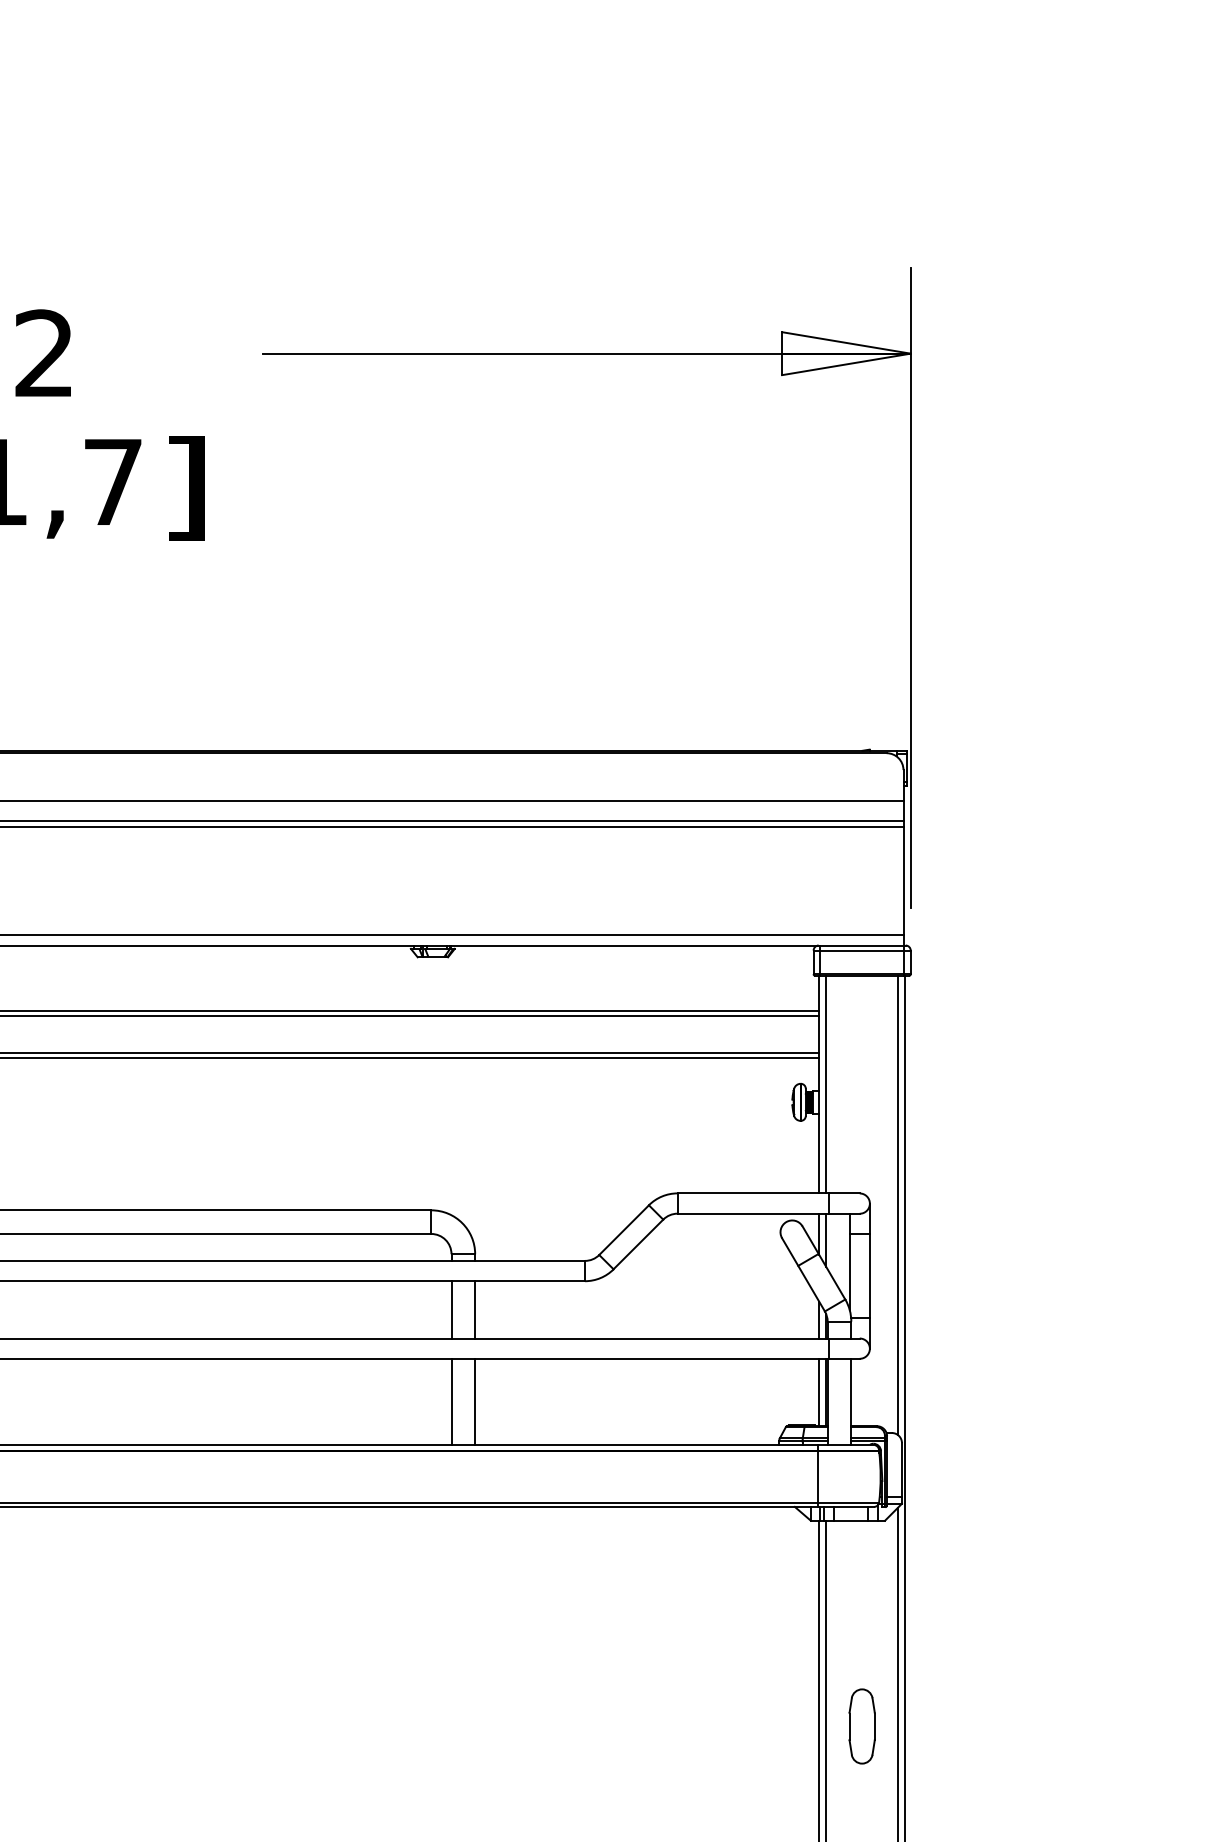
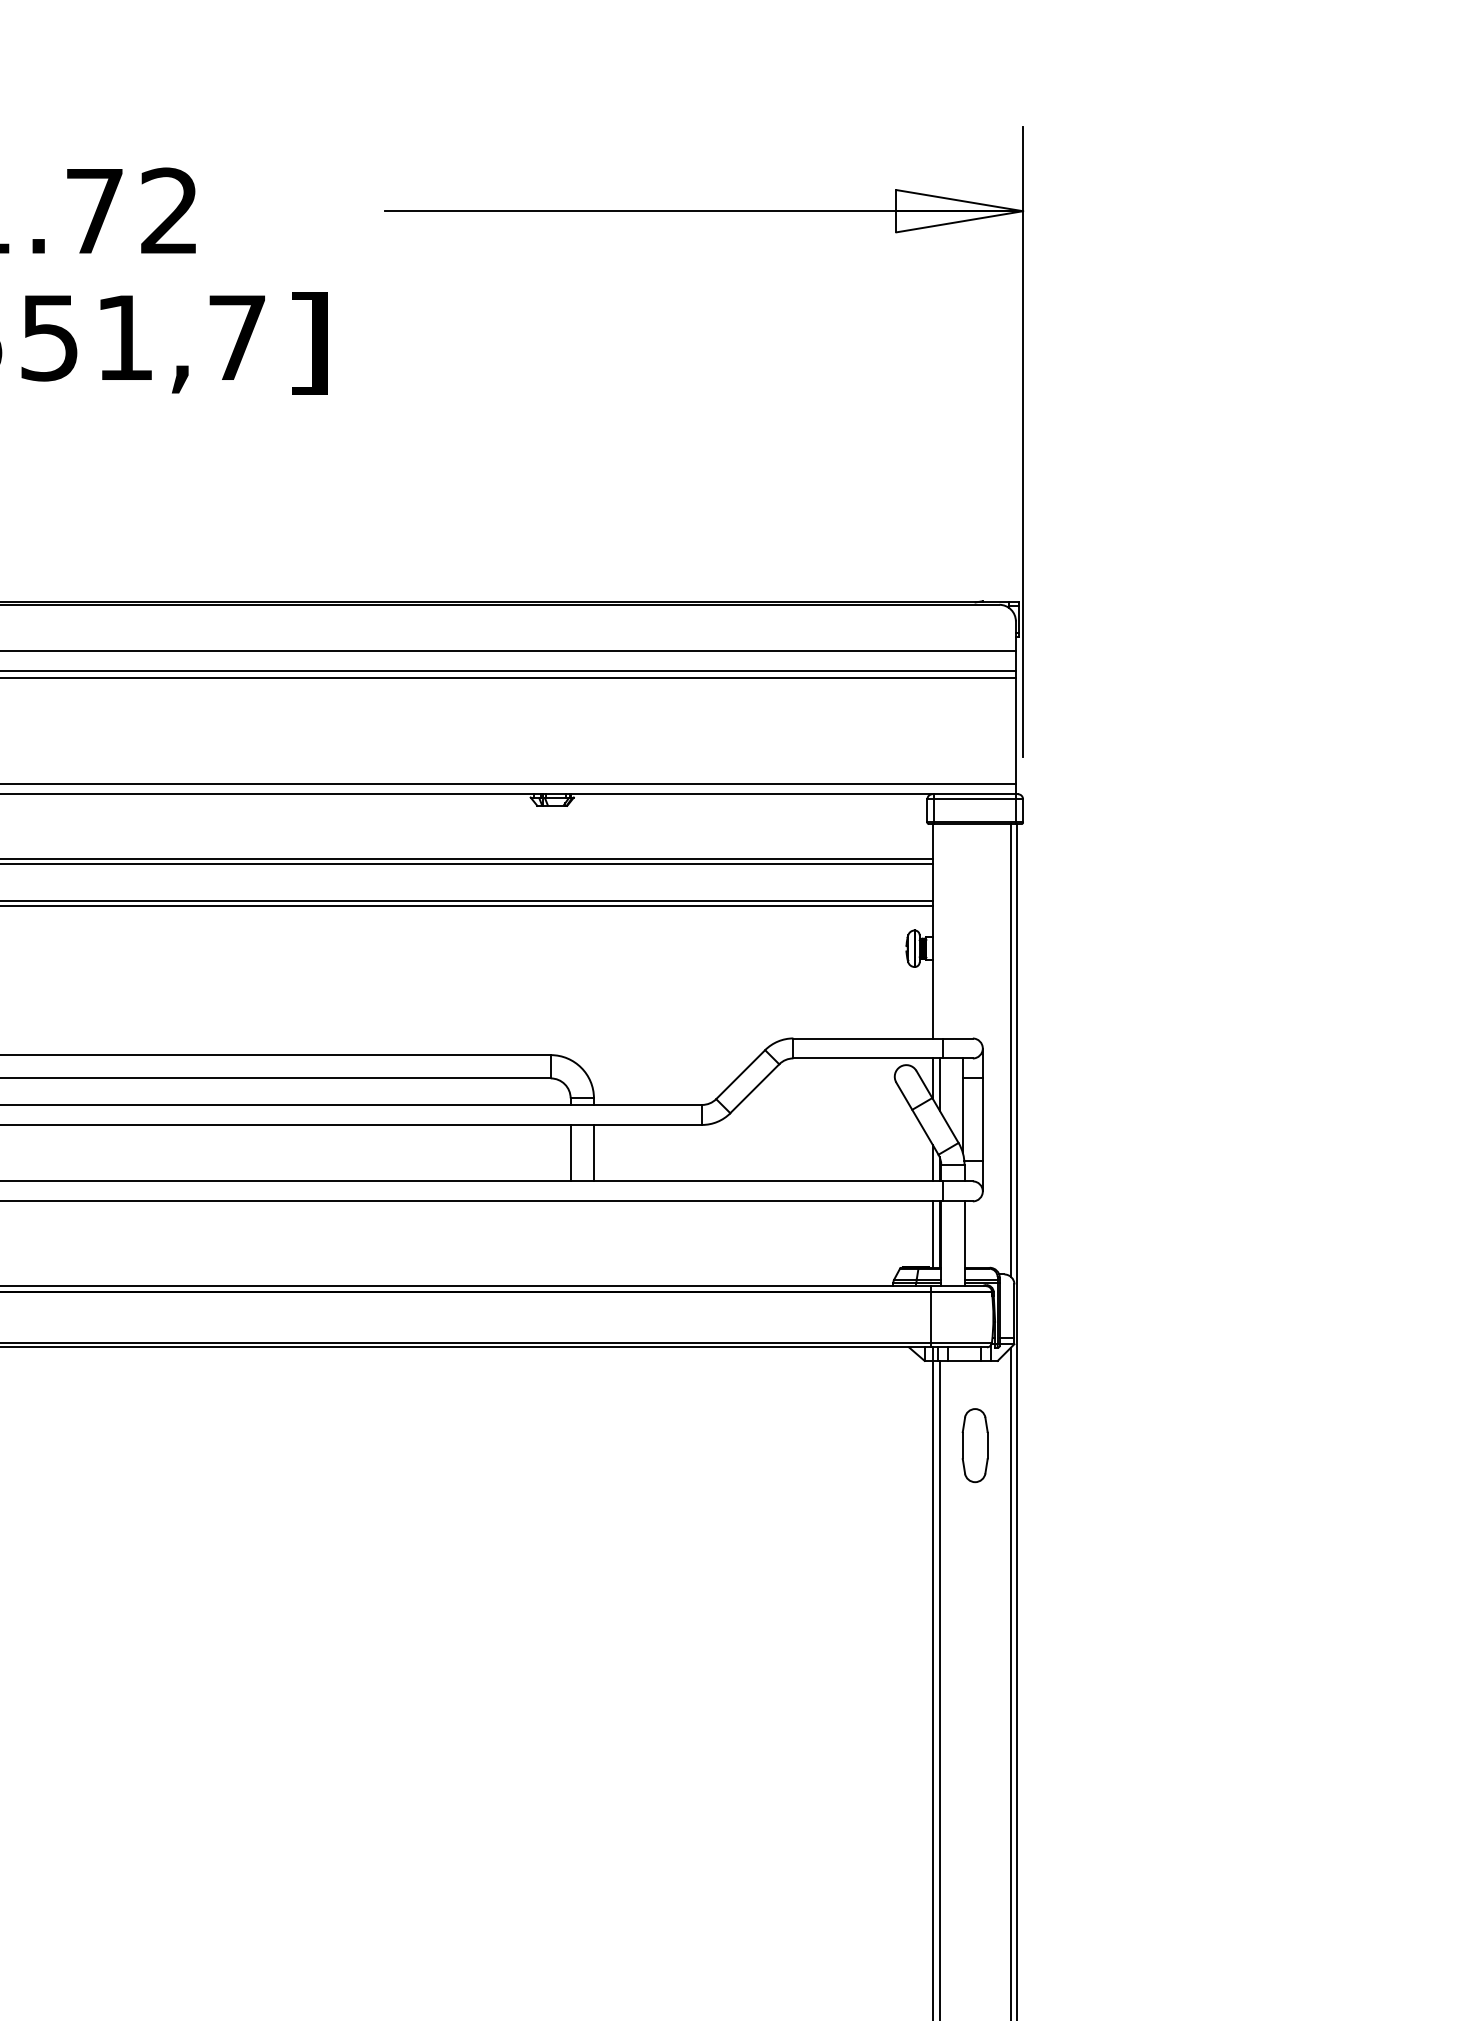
line: (825, 1084) -> (939, 931), removed
line: (451, 1401) -> (570, 1243), removed
line: (474, 1401) -> (593, 1243), removed
part: (861, 1726) -> (974, 1445), moved

